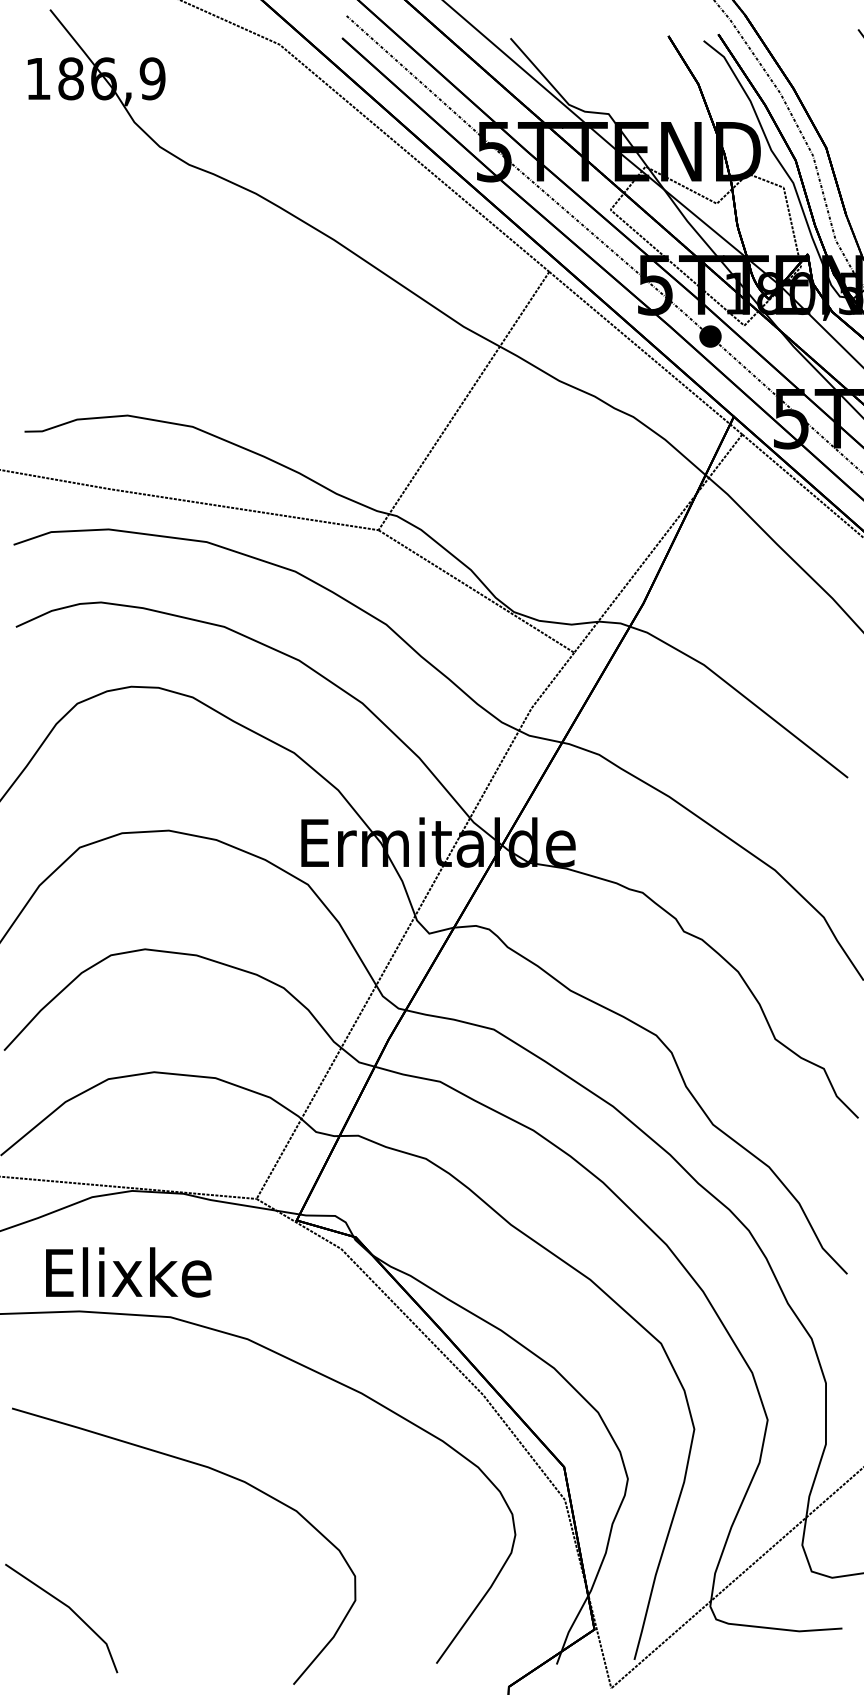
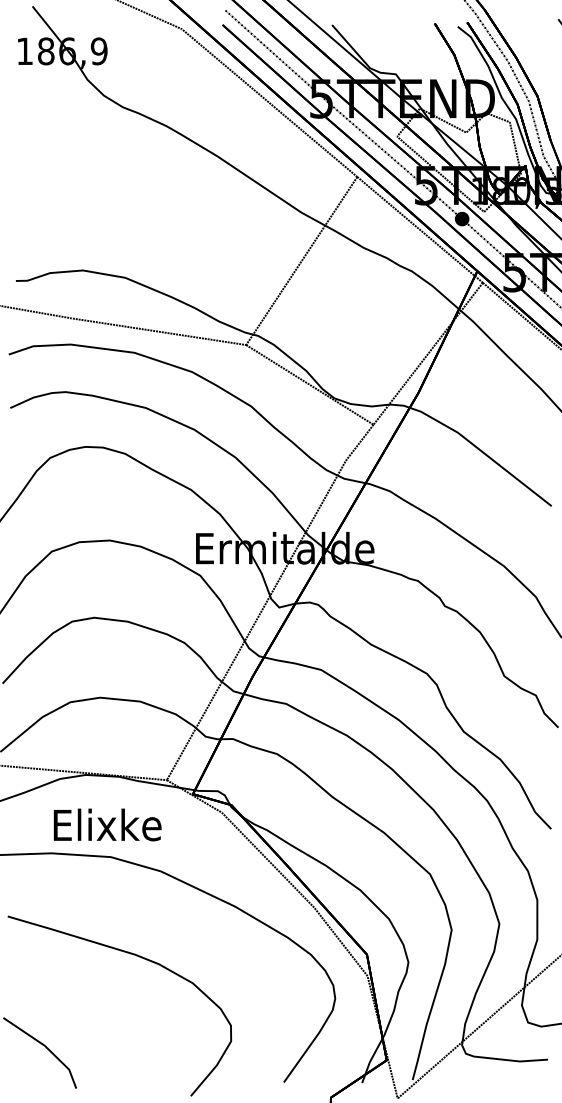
text: (128, 1271) -> (107, 824), moved

